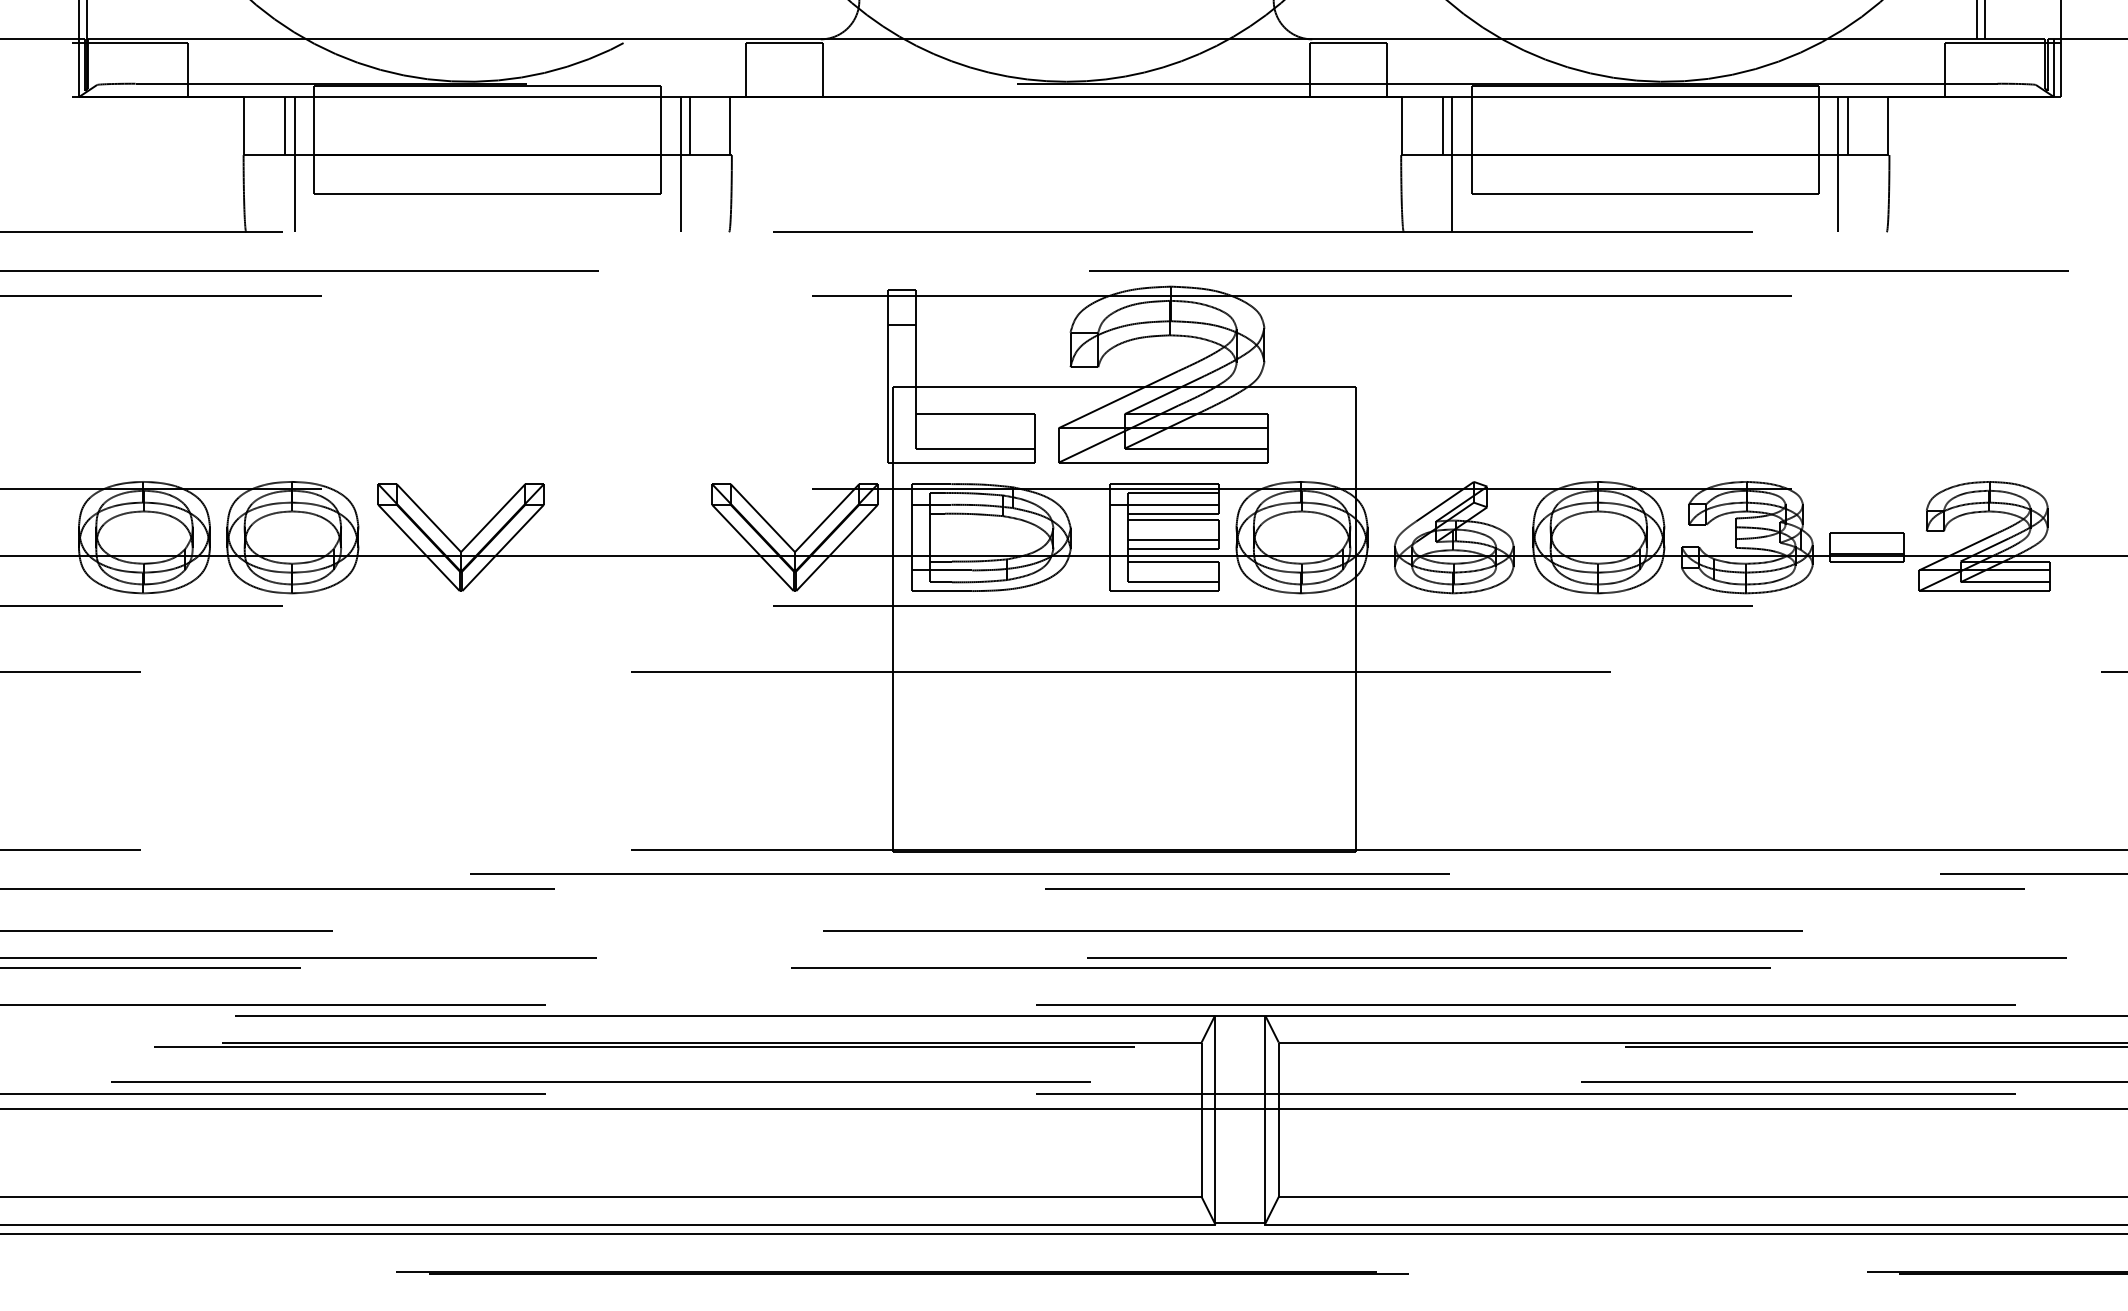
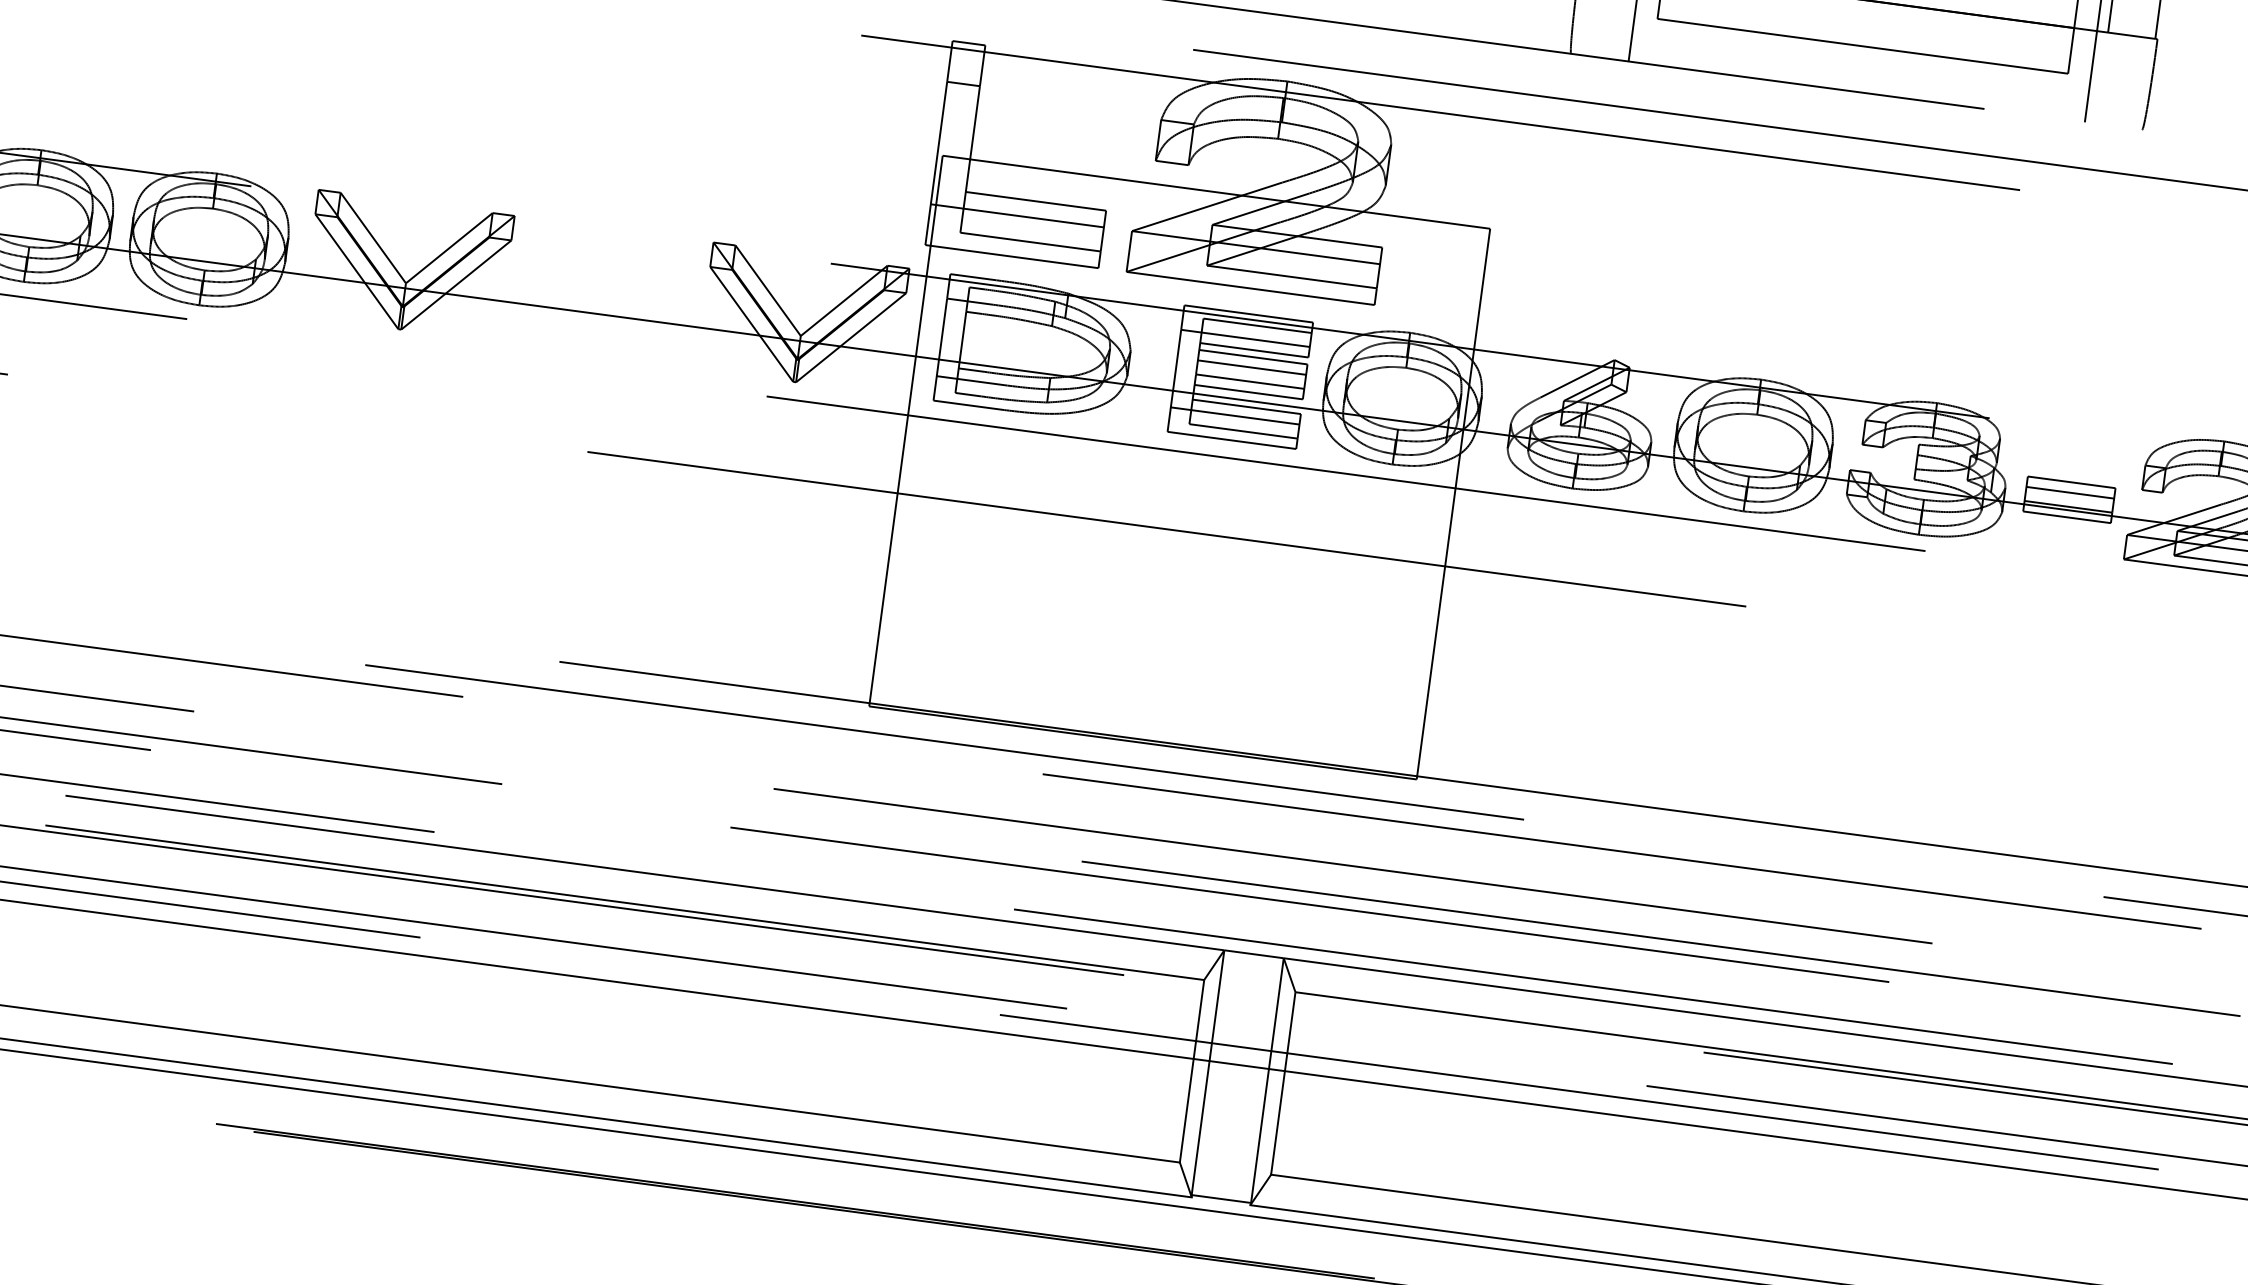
line: (961, 428) -> (1017, 216), added
line: (1173, 528) -> (1252, 367), added
line: (1867, 541) -> (2070, 492), added
line: (1164, 570) -> (1234, 416), added

